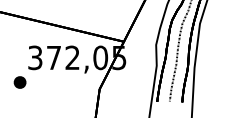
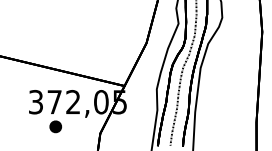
part: (19, 82) -> (55, 126), moved

